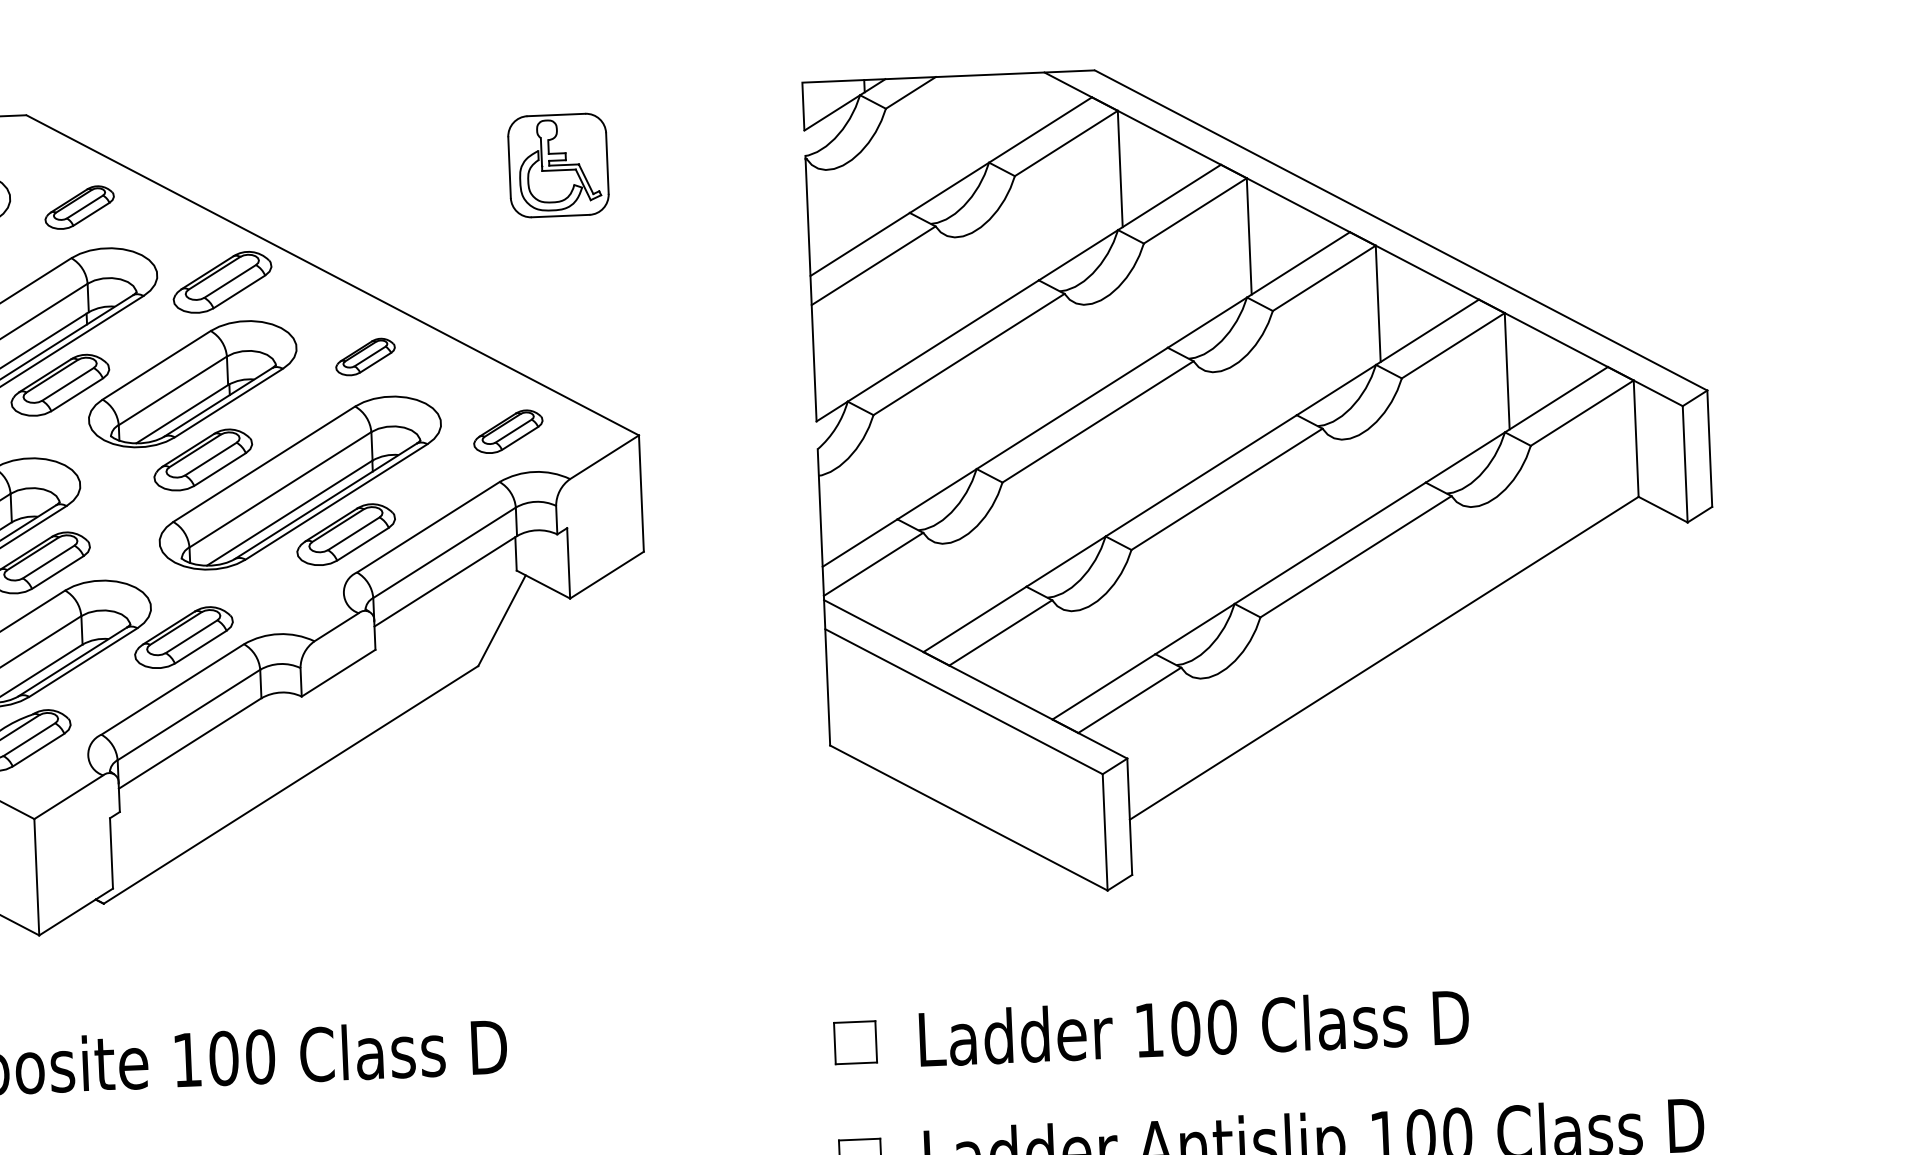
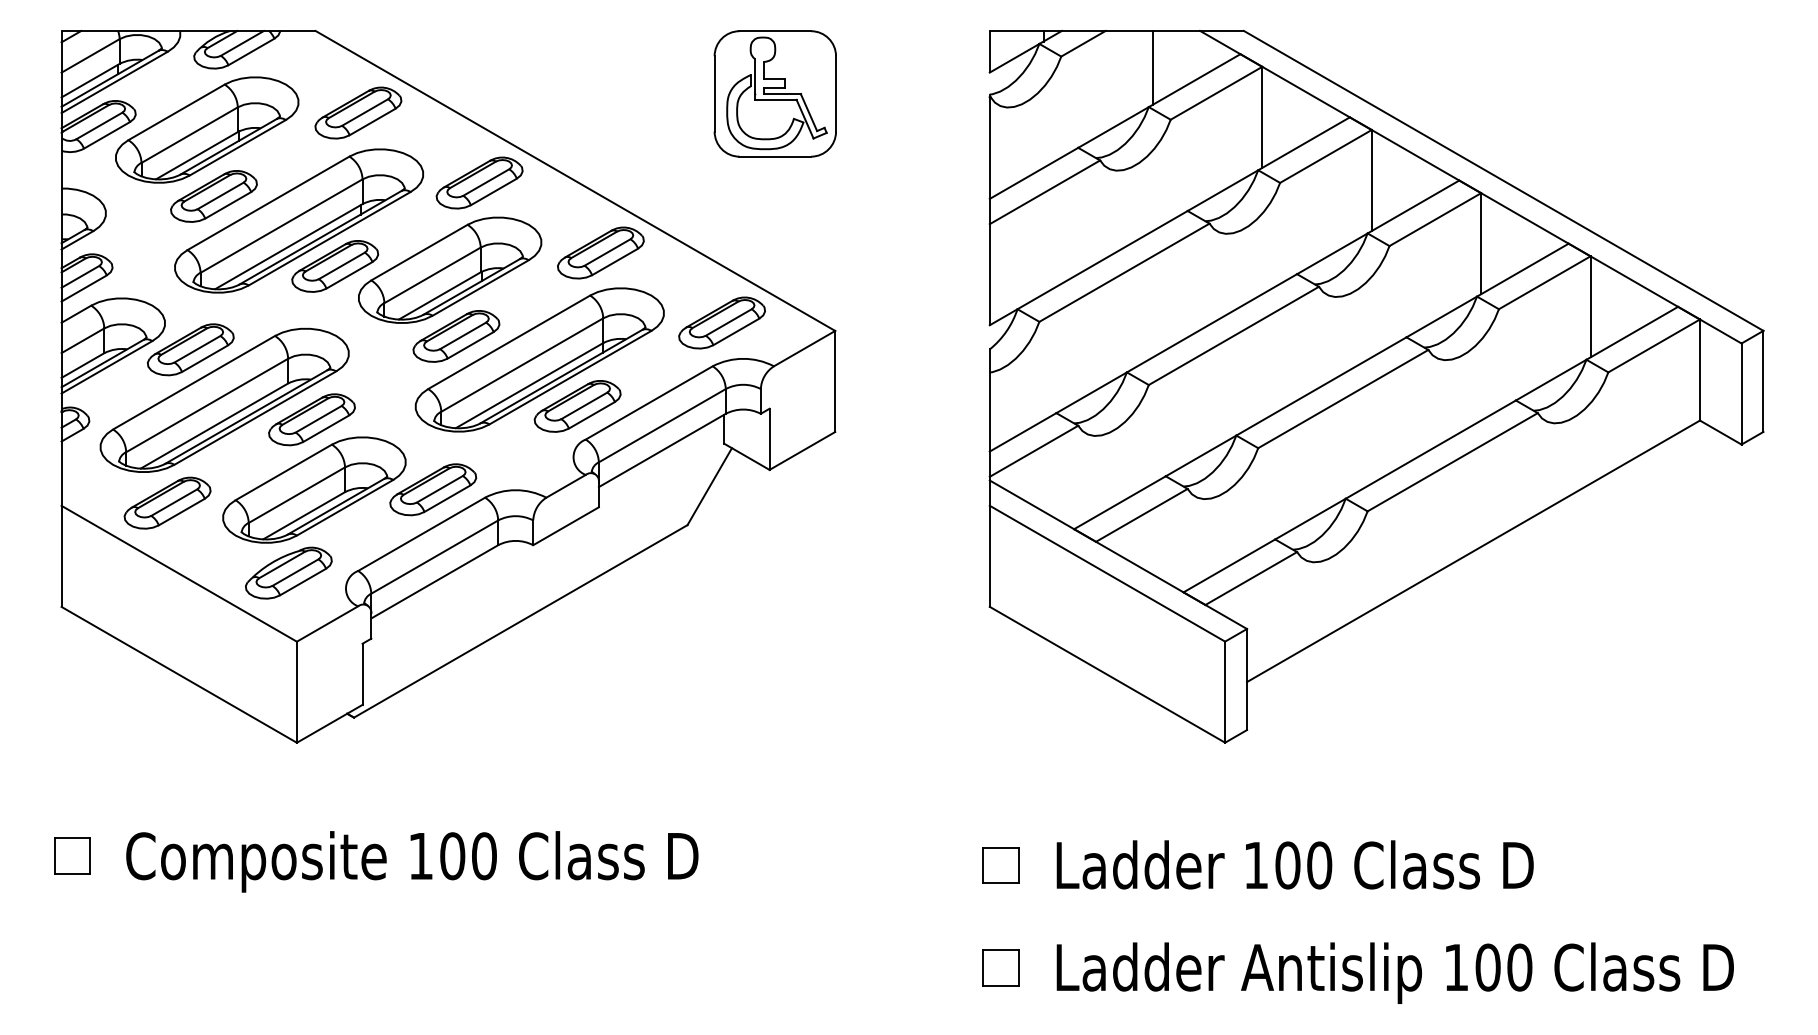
line: (991, 116) -> (1152, 67), added
part: (557, 165) -> (774, 93), size x1.43
part: (79, 206) -> (358, 112), size x1.43
part: (365, 356) -> (600, 252), size x1.67
part: (507, 431) -> (721, 322), size x1.43

